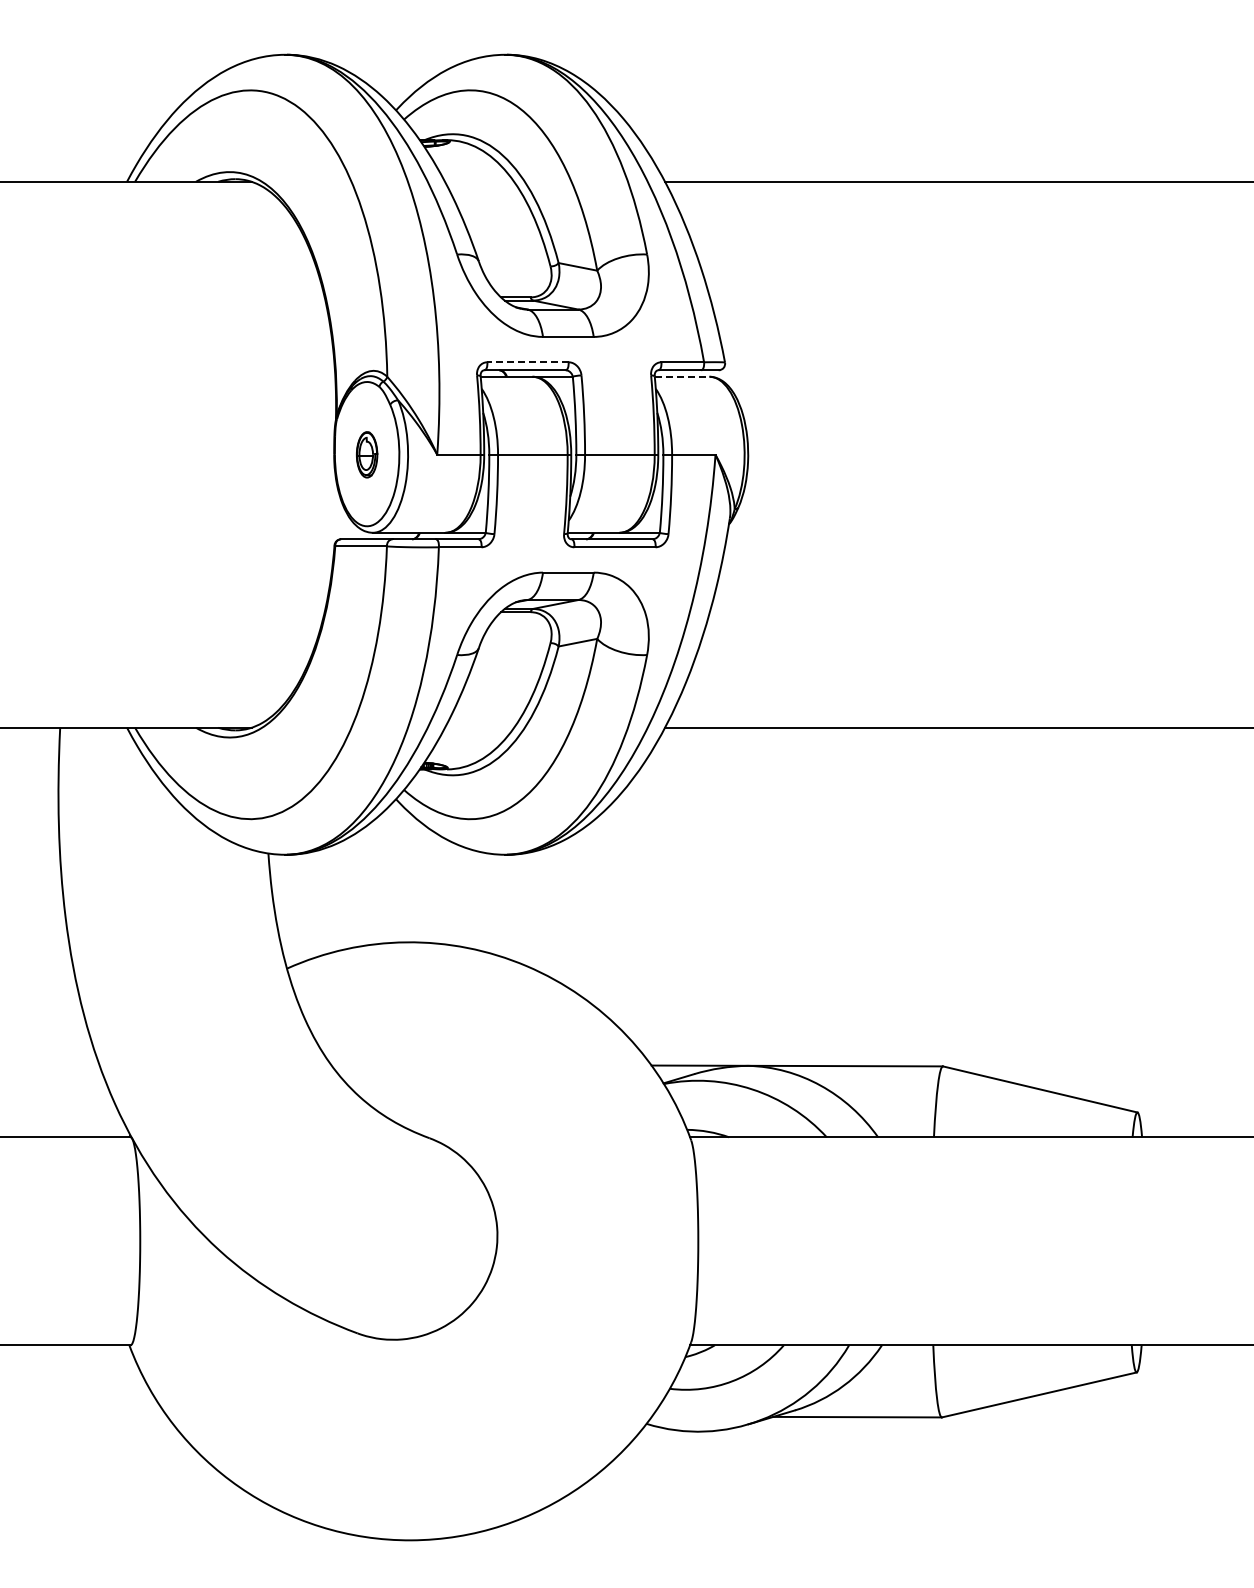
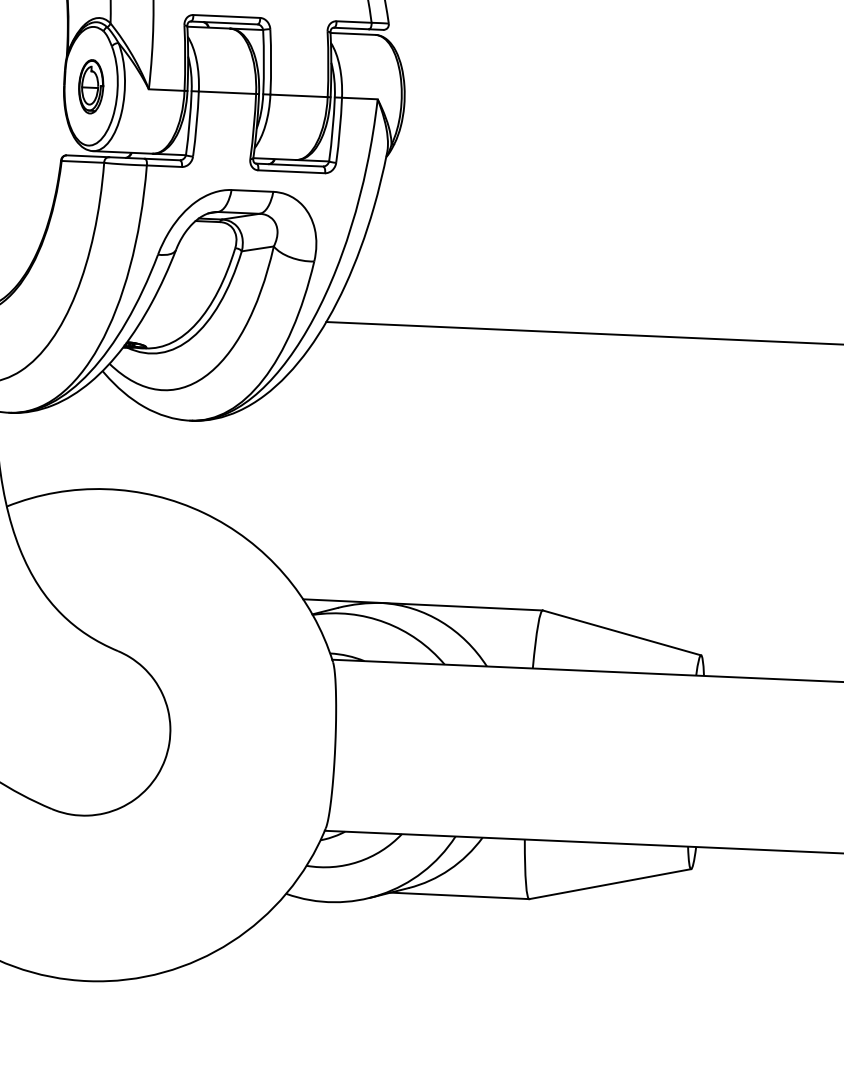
line: (527, 362) -> (226, 16), dashed -> solid
line: (682, 376) -> (353, 33), dashed -> solid
part: (366, 454) -> (90, 86), size x1.43

